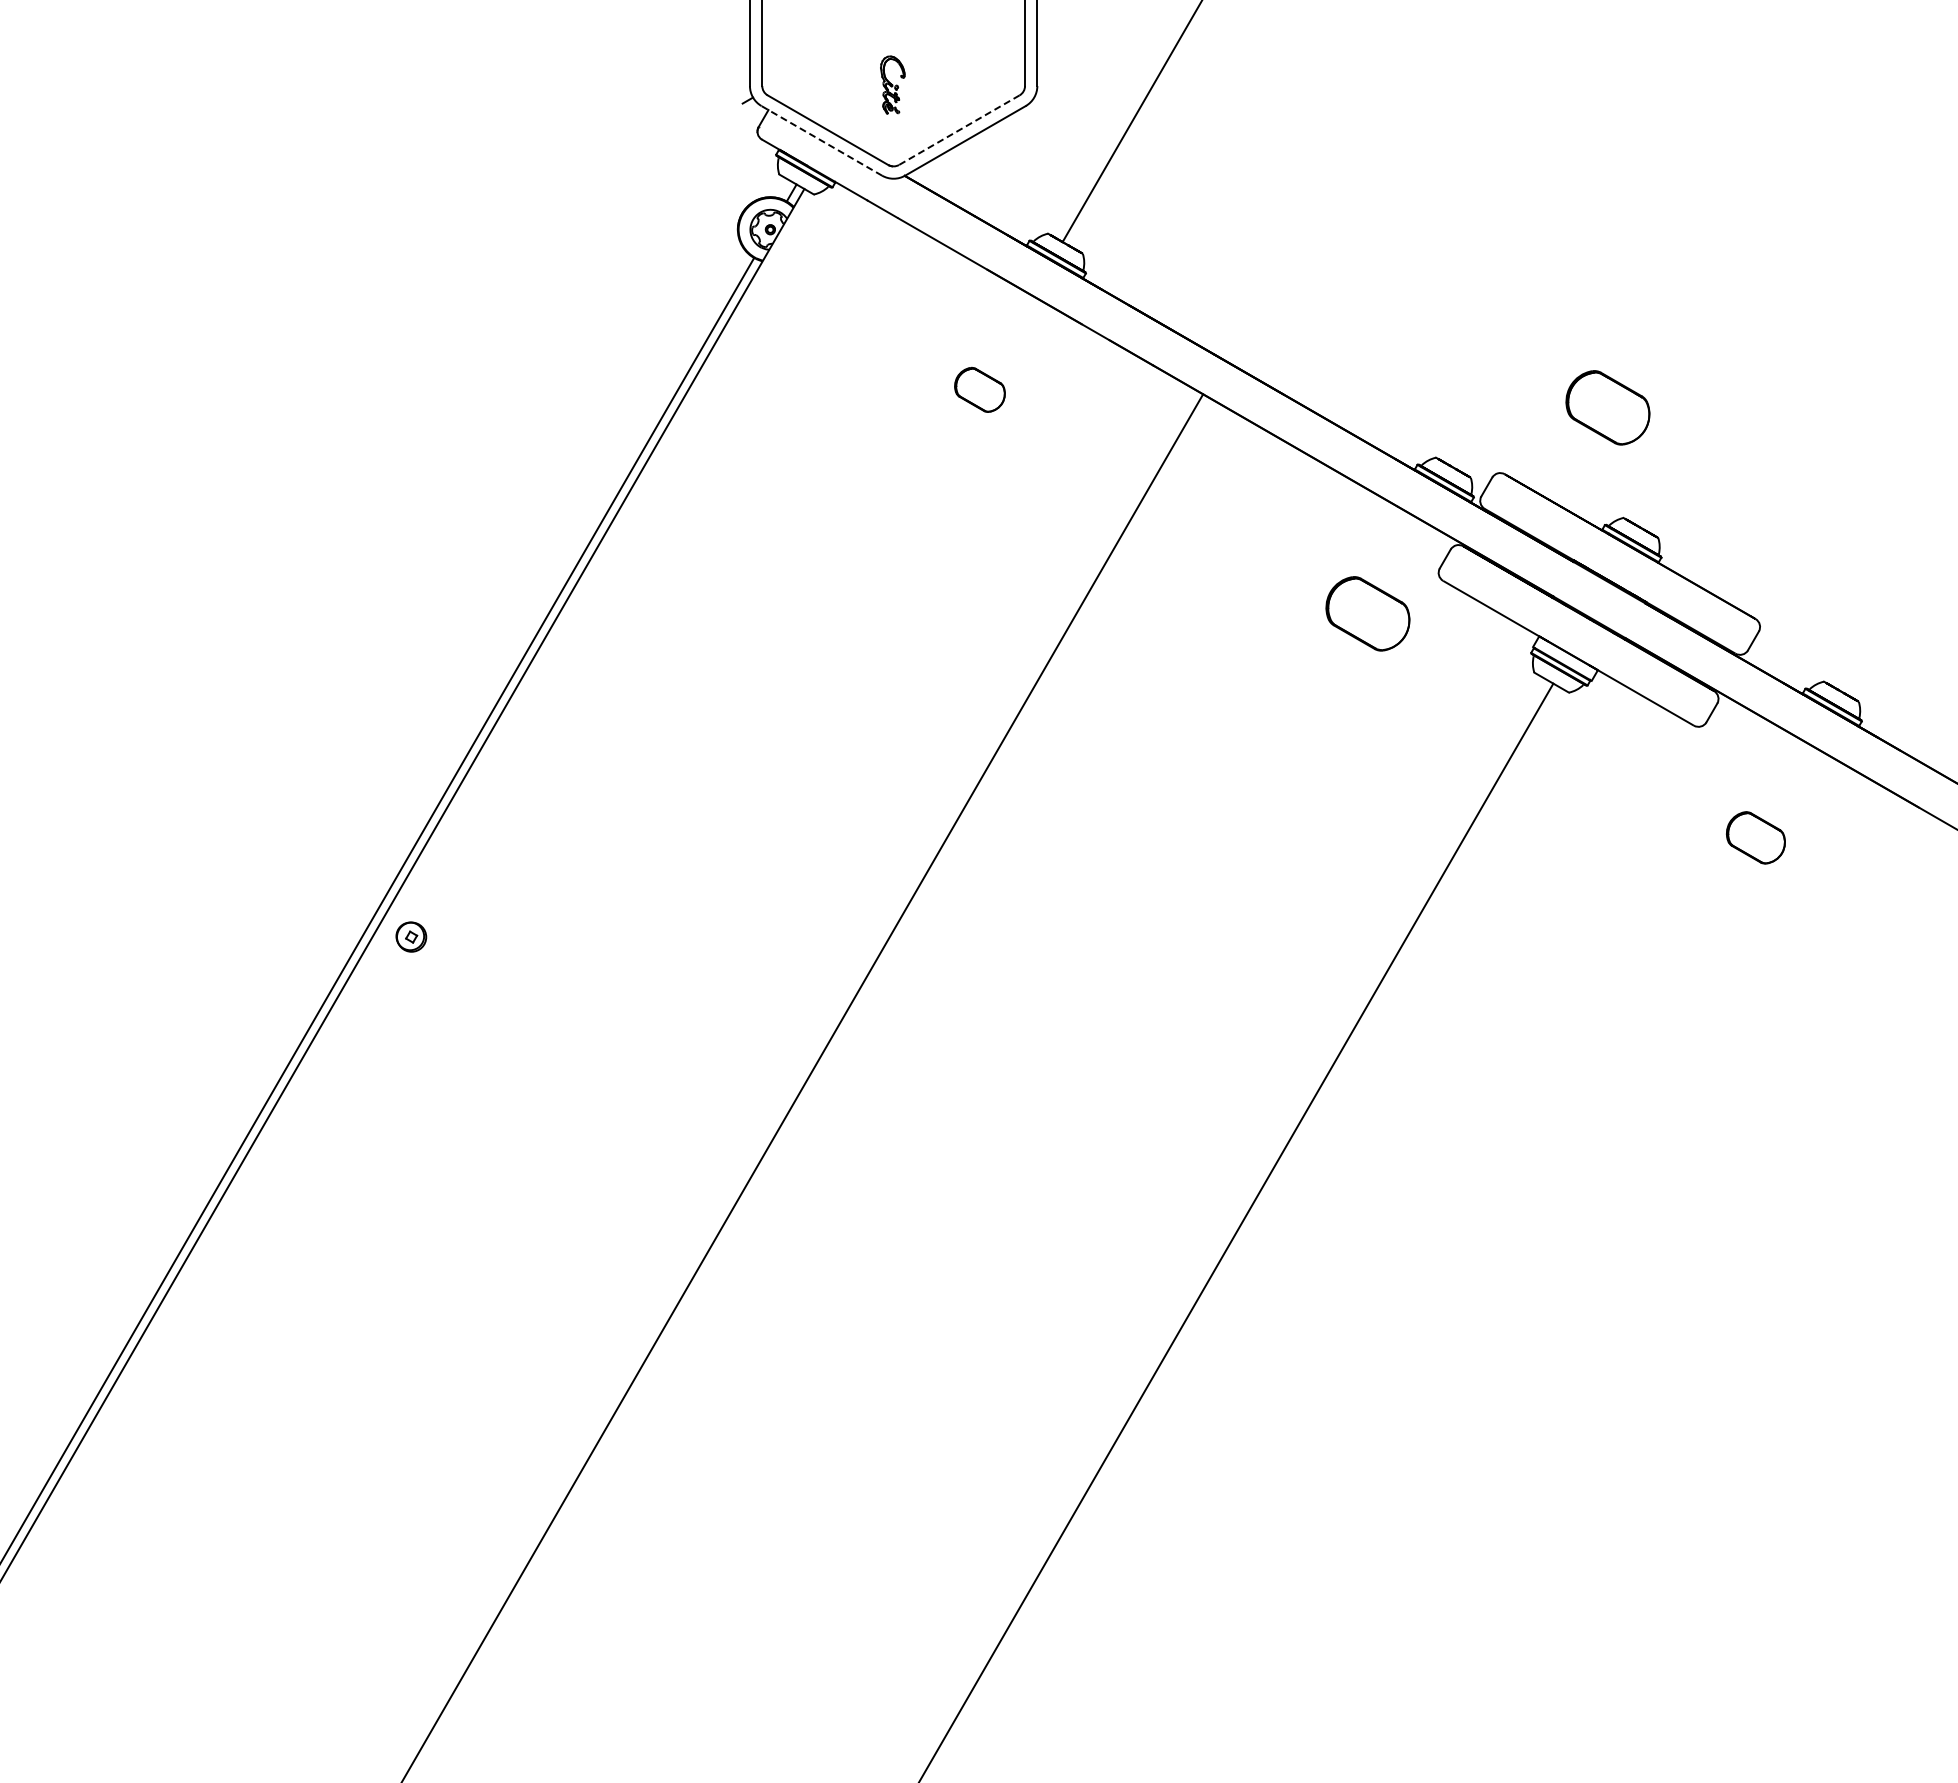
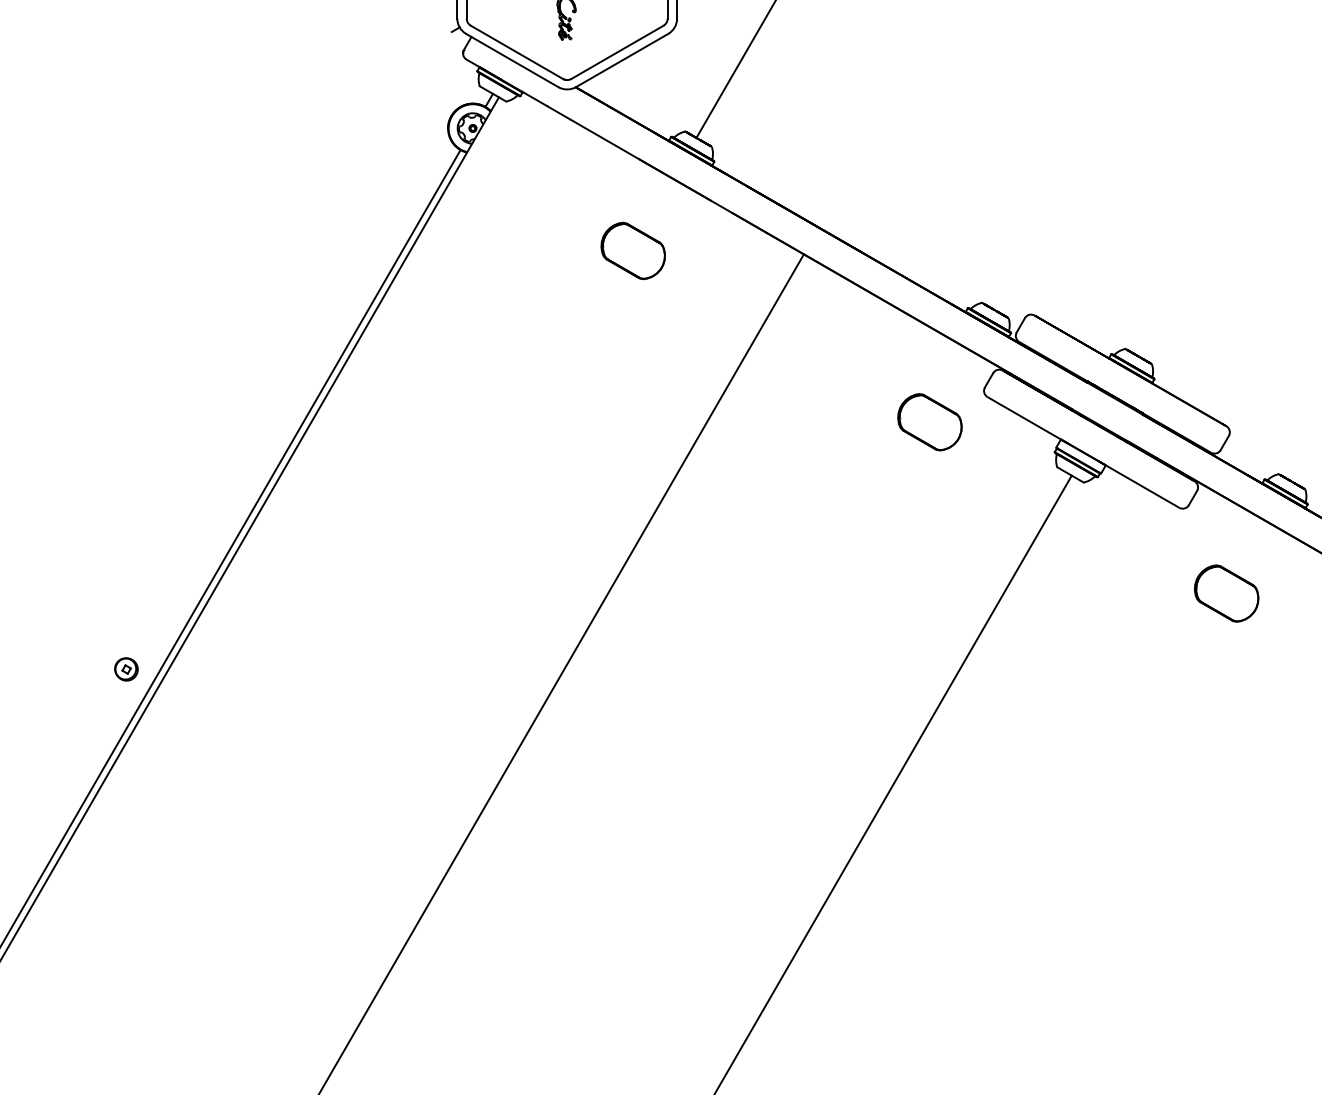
line: (959, 130) -> (617, 52), dashed -> solid
line: (821, 140) -> (512, 60), dashed -> solid
part: (979, 389) -> (632, 250), size x1.67
part: (1607, 407) -> (1113, 264), removed
part: (1755, 837) -> (1226, 593), size x1.43
part: (411, 936) -> (126, 669), moved

